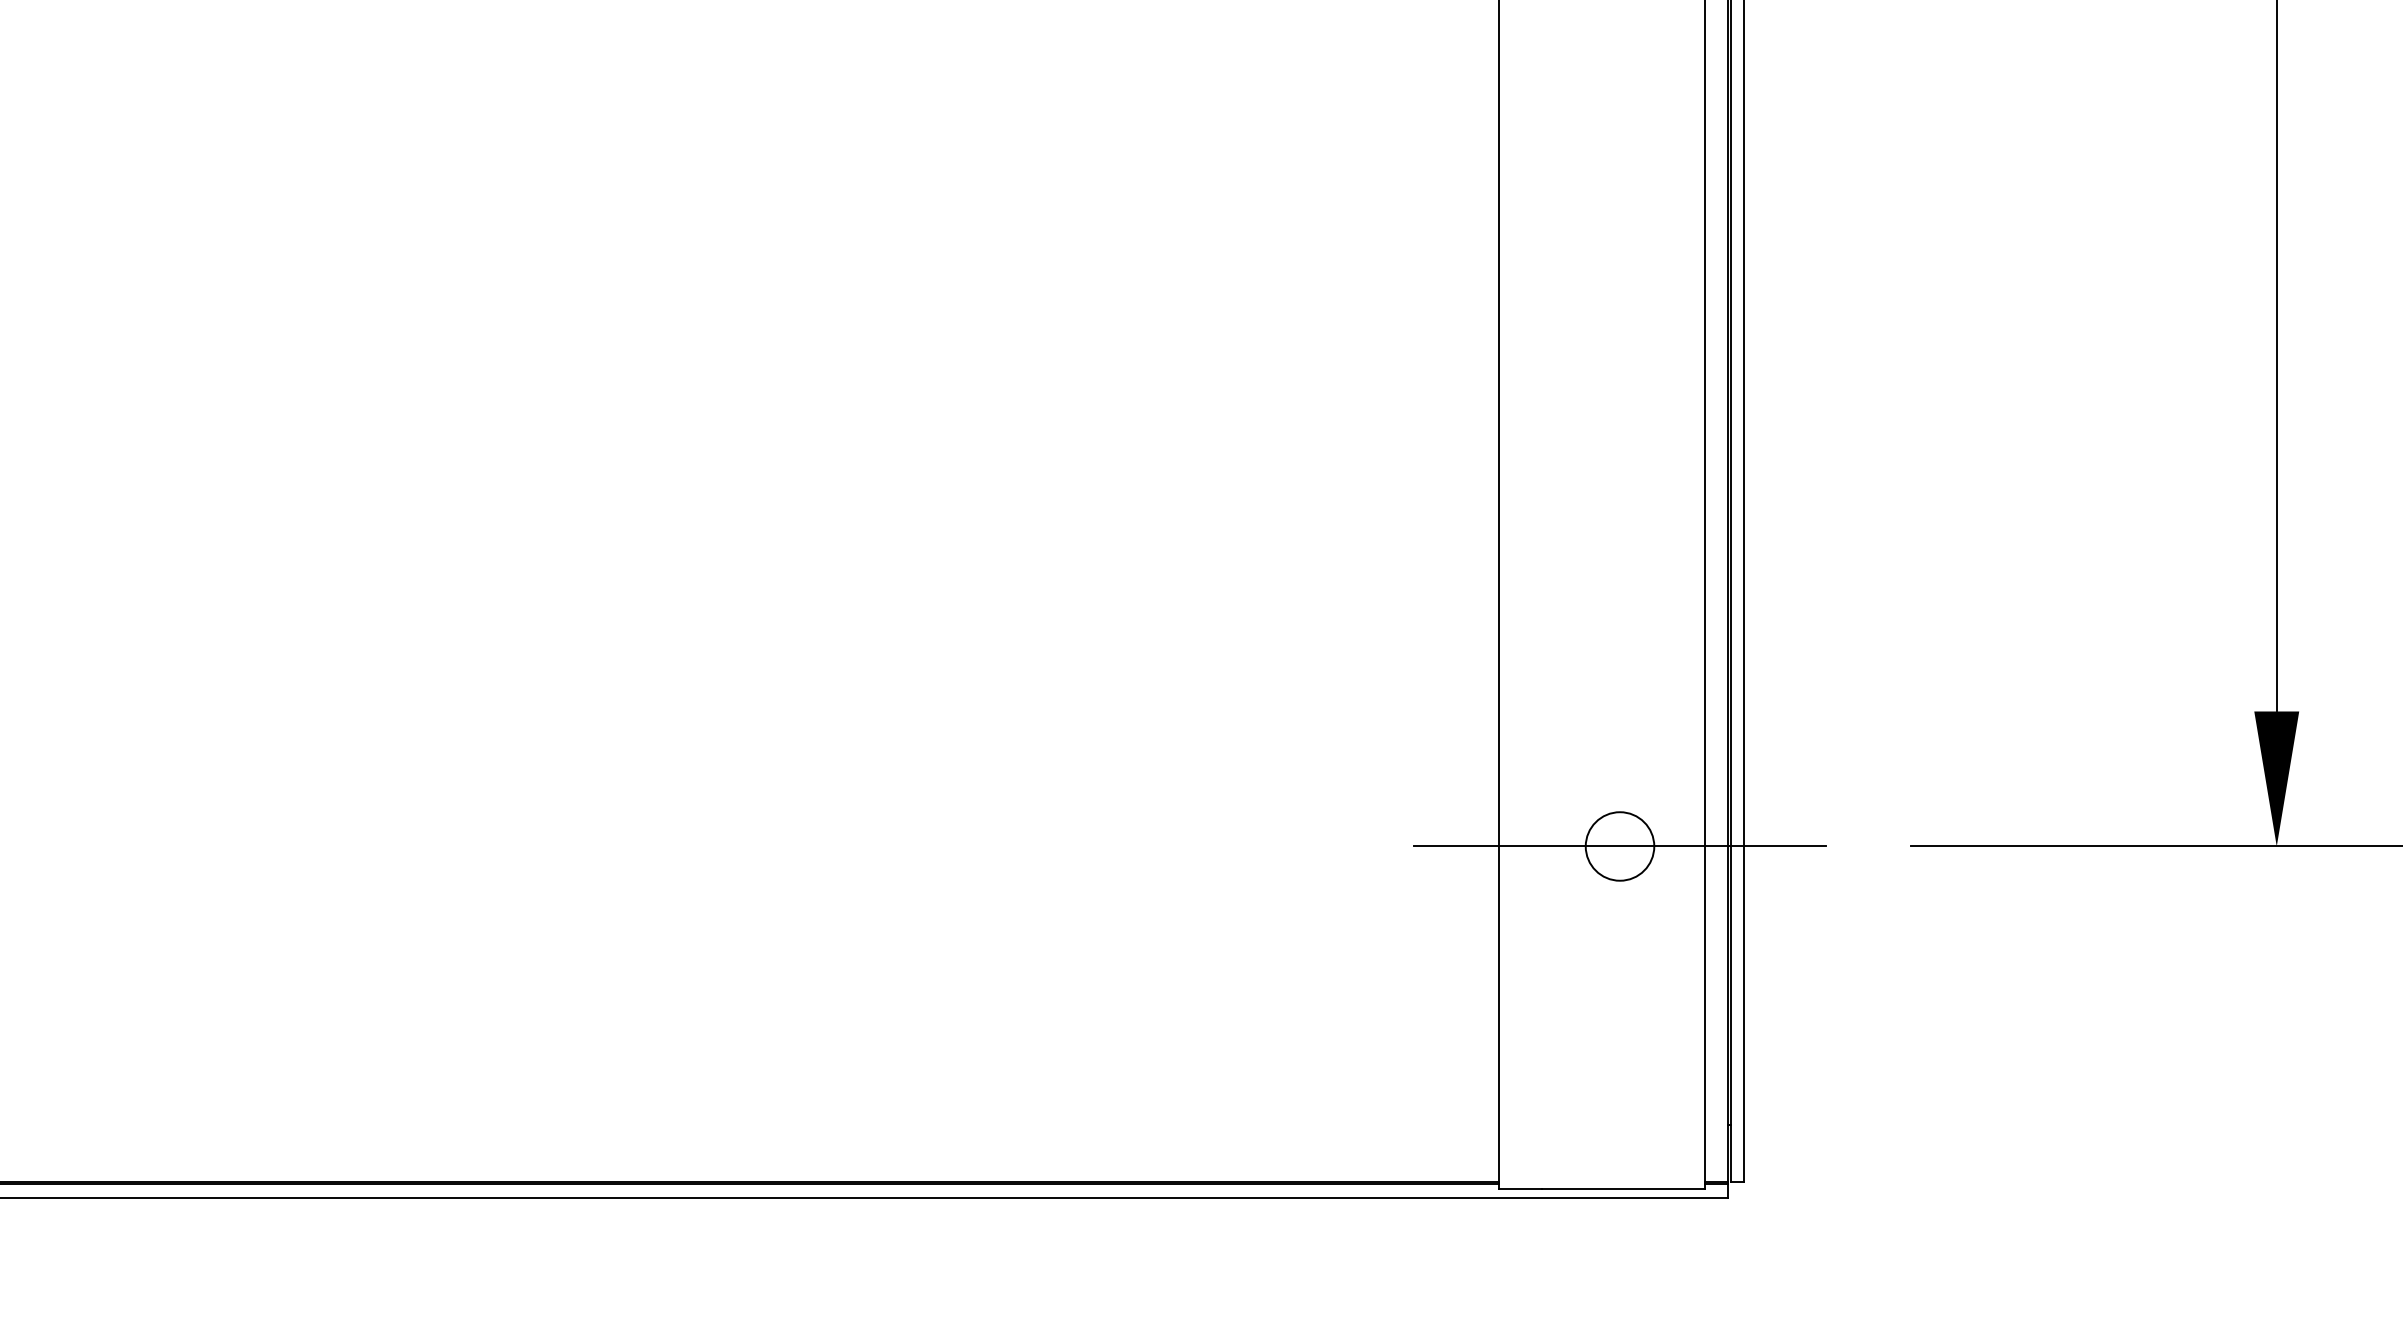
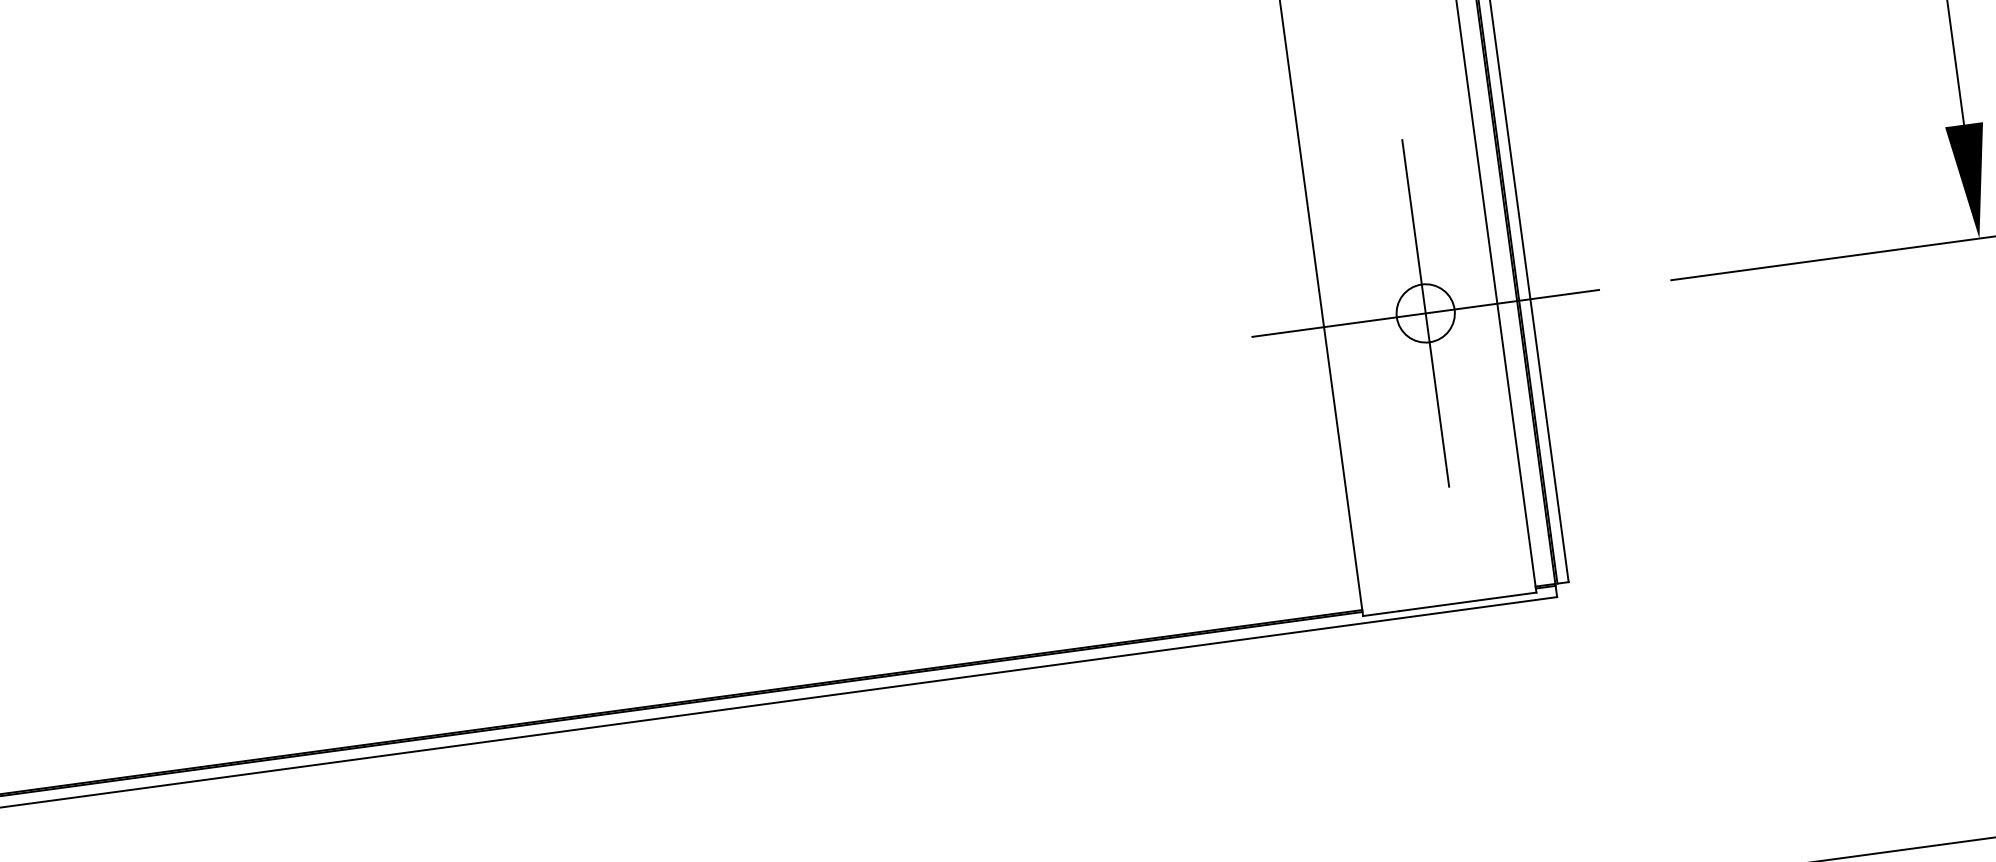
line: (1620, 846) -> (1426, 313), added

